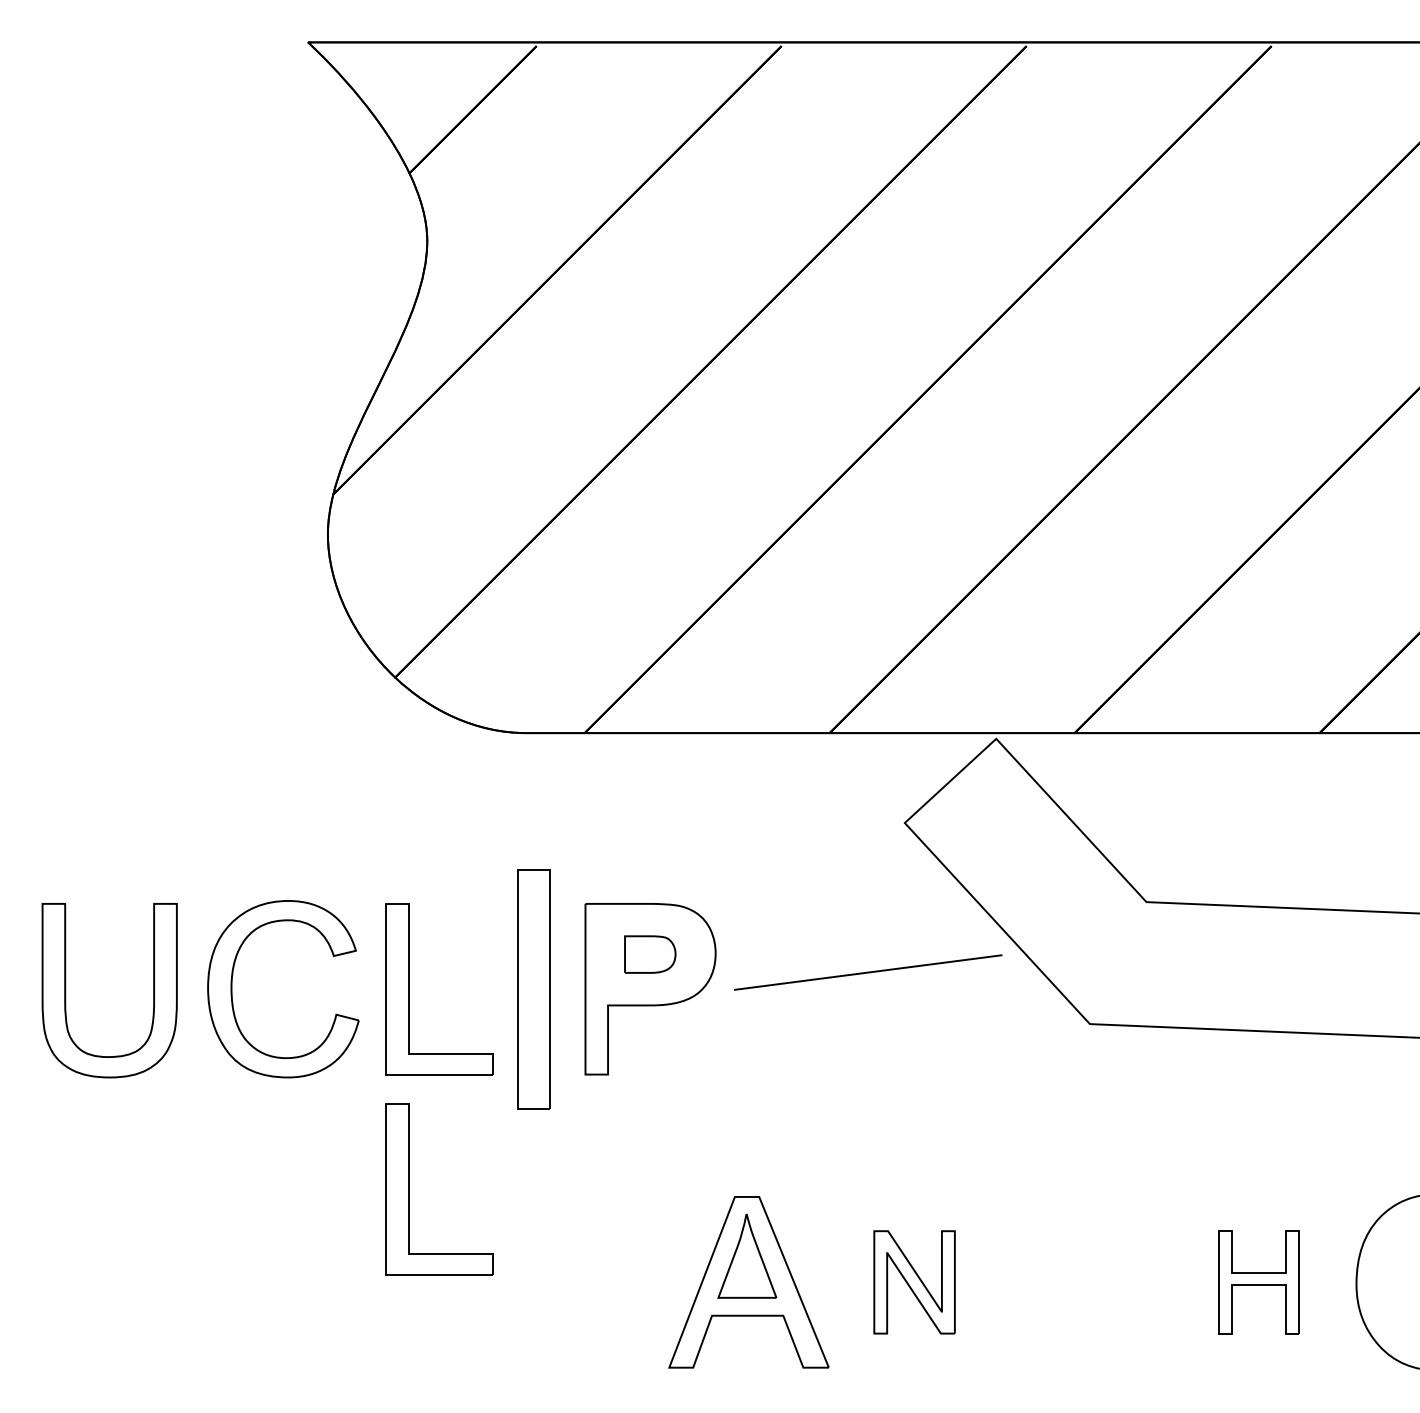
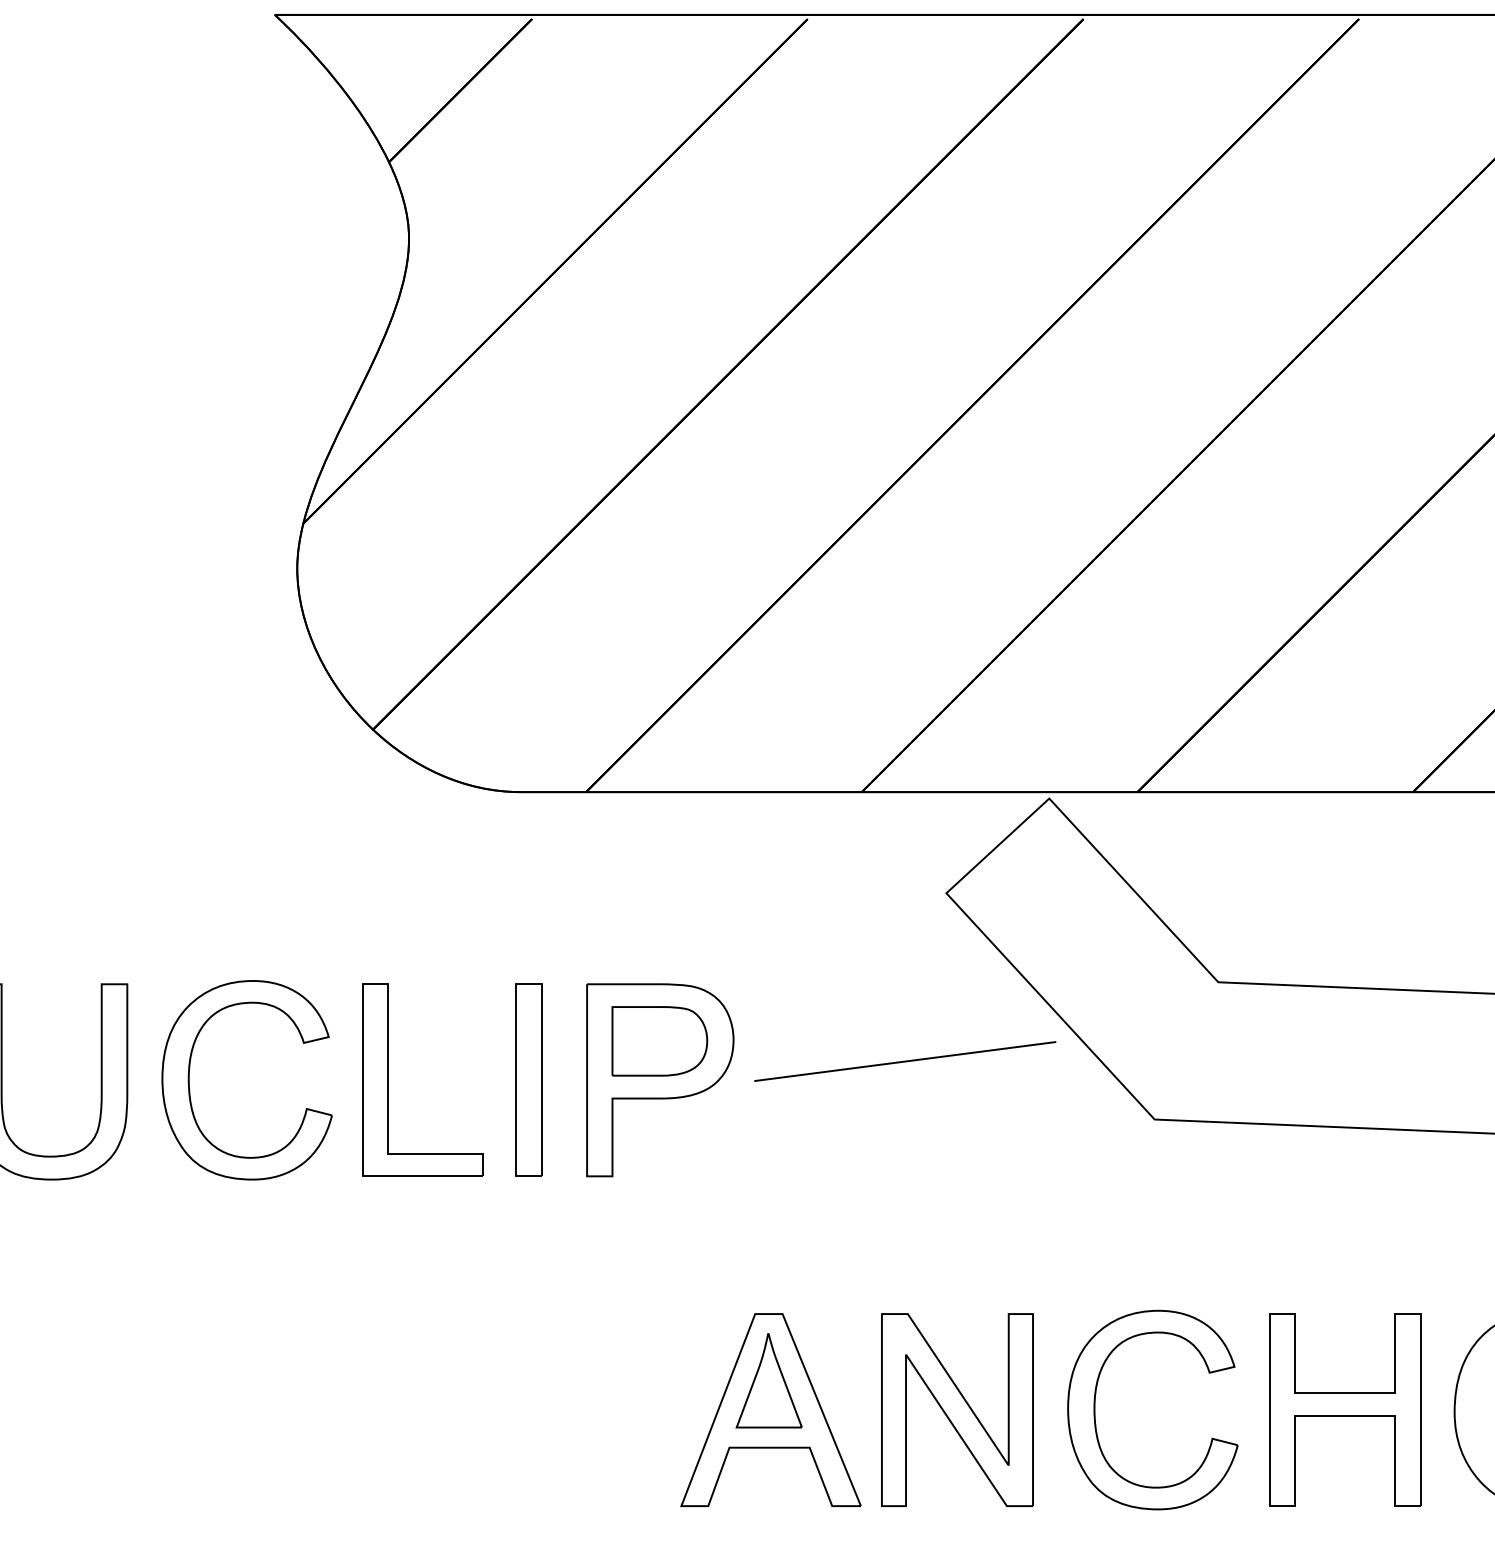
part: (650, 954) -> (660, 1041), size x1.67
part: (533, 989) -> (528, 1080), size x0.71
part: (409, 1189) -> (389, 1305), removed
part: (914, 1282) -> (957, 1410), size x1.67
part: (1037, 1282) -> (1095, 1410), added
part: (1258, 1282) -> (1344, 1410), size x1.67

